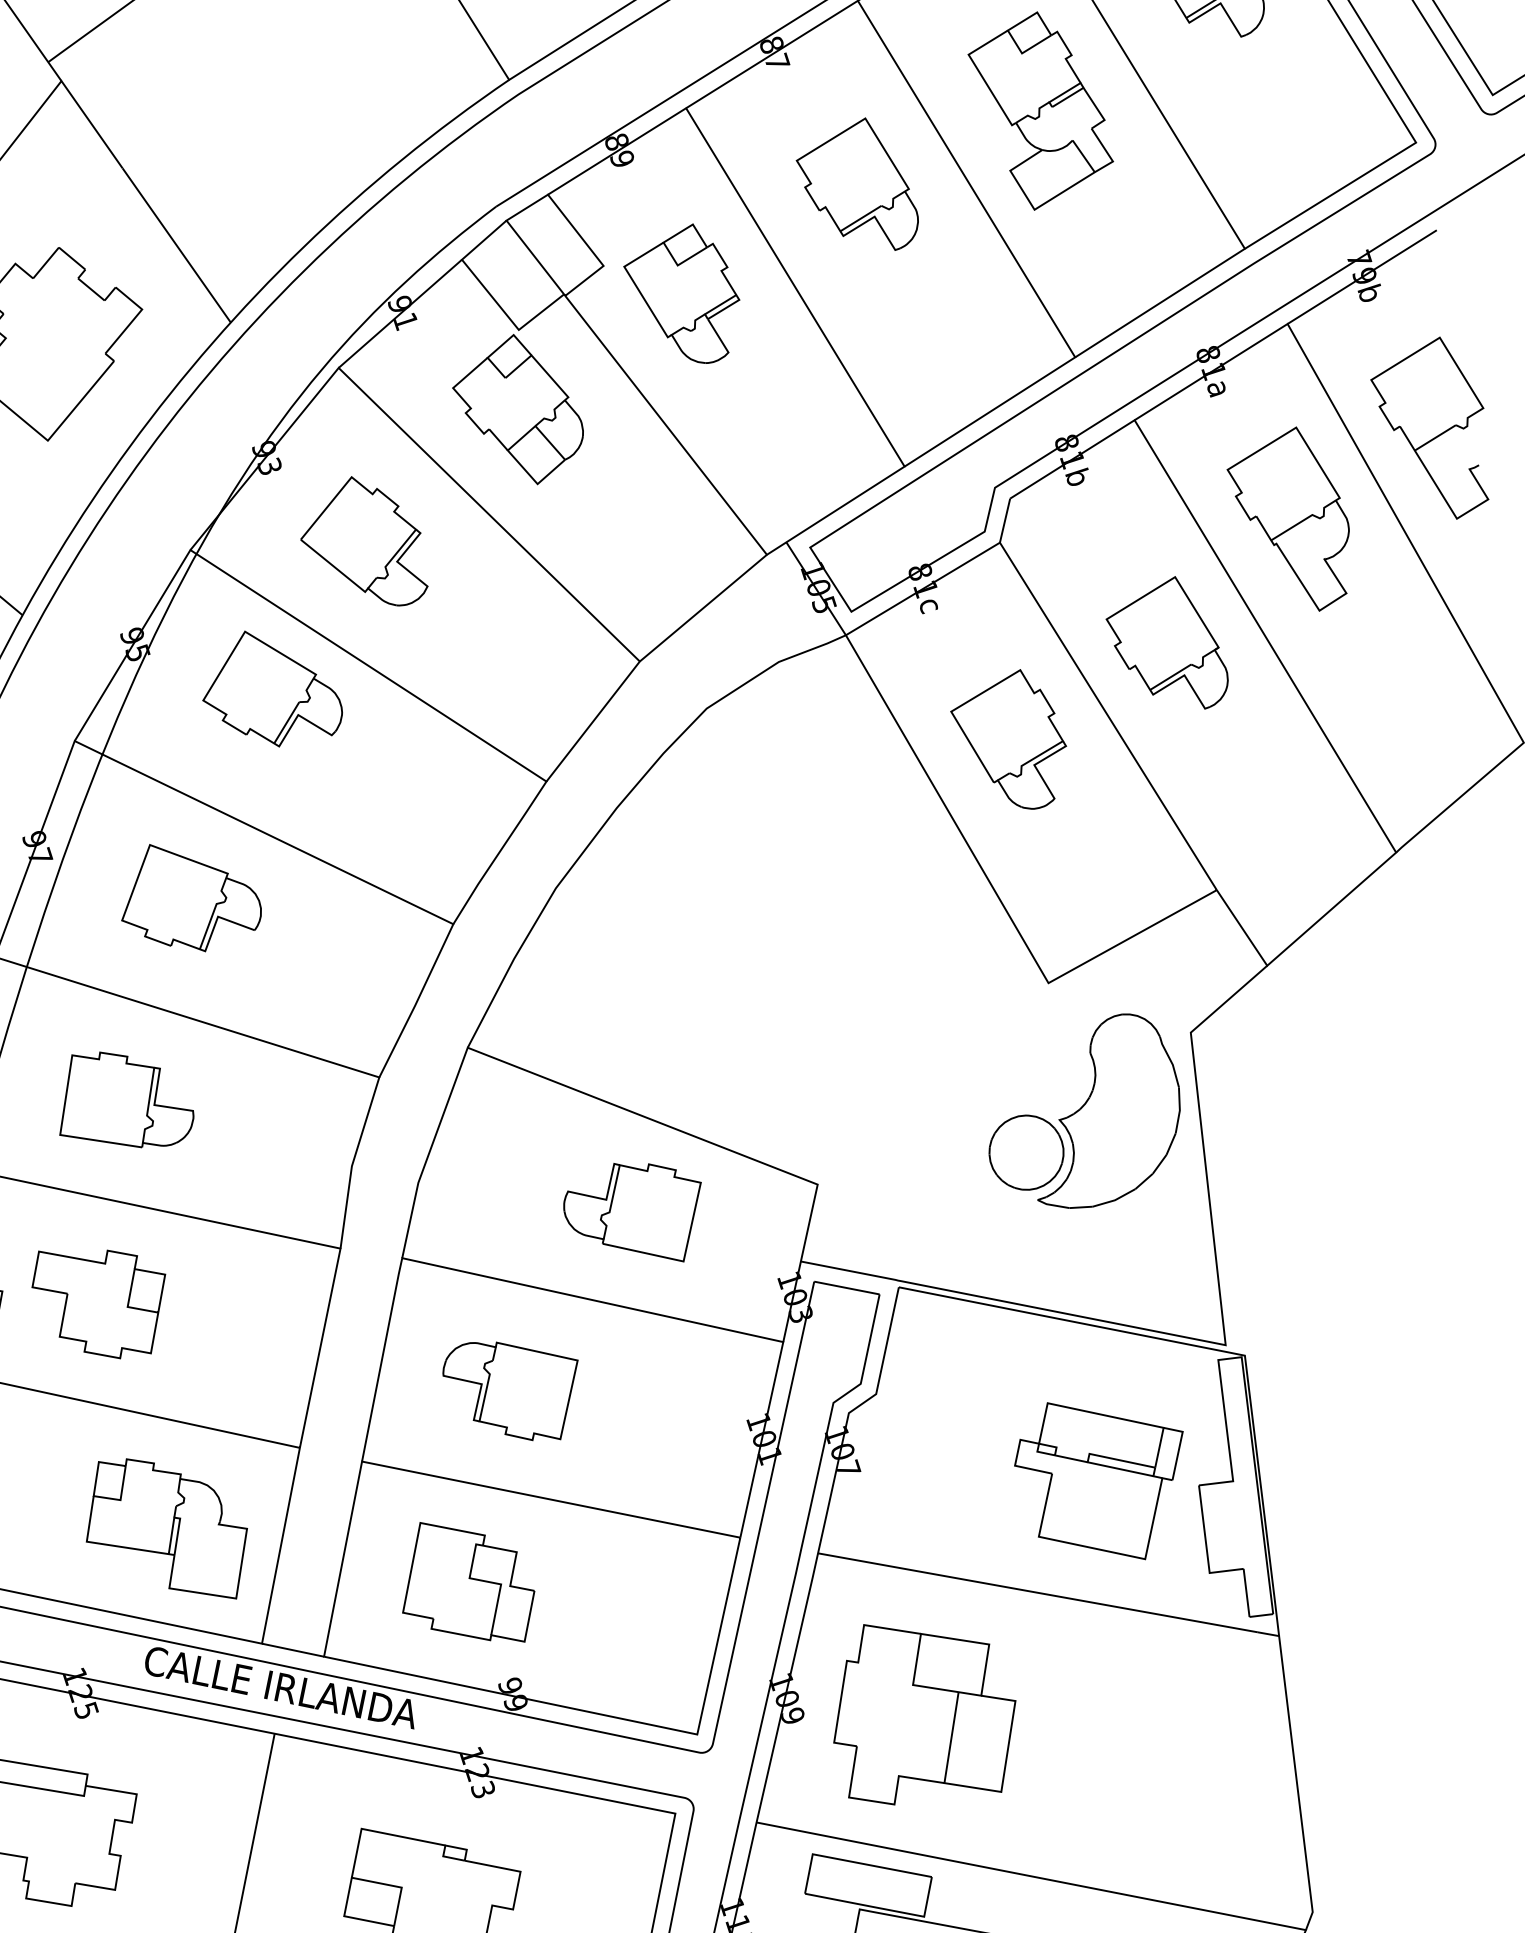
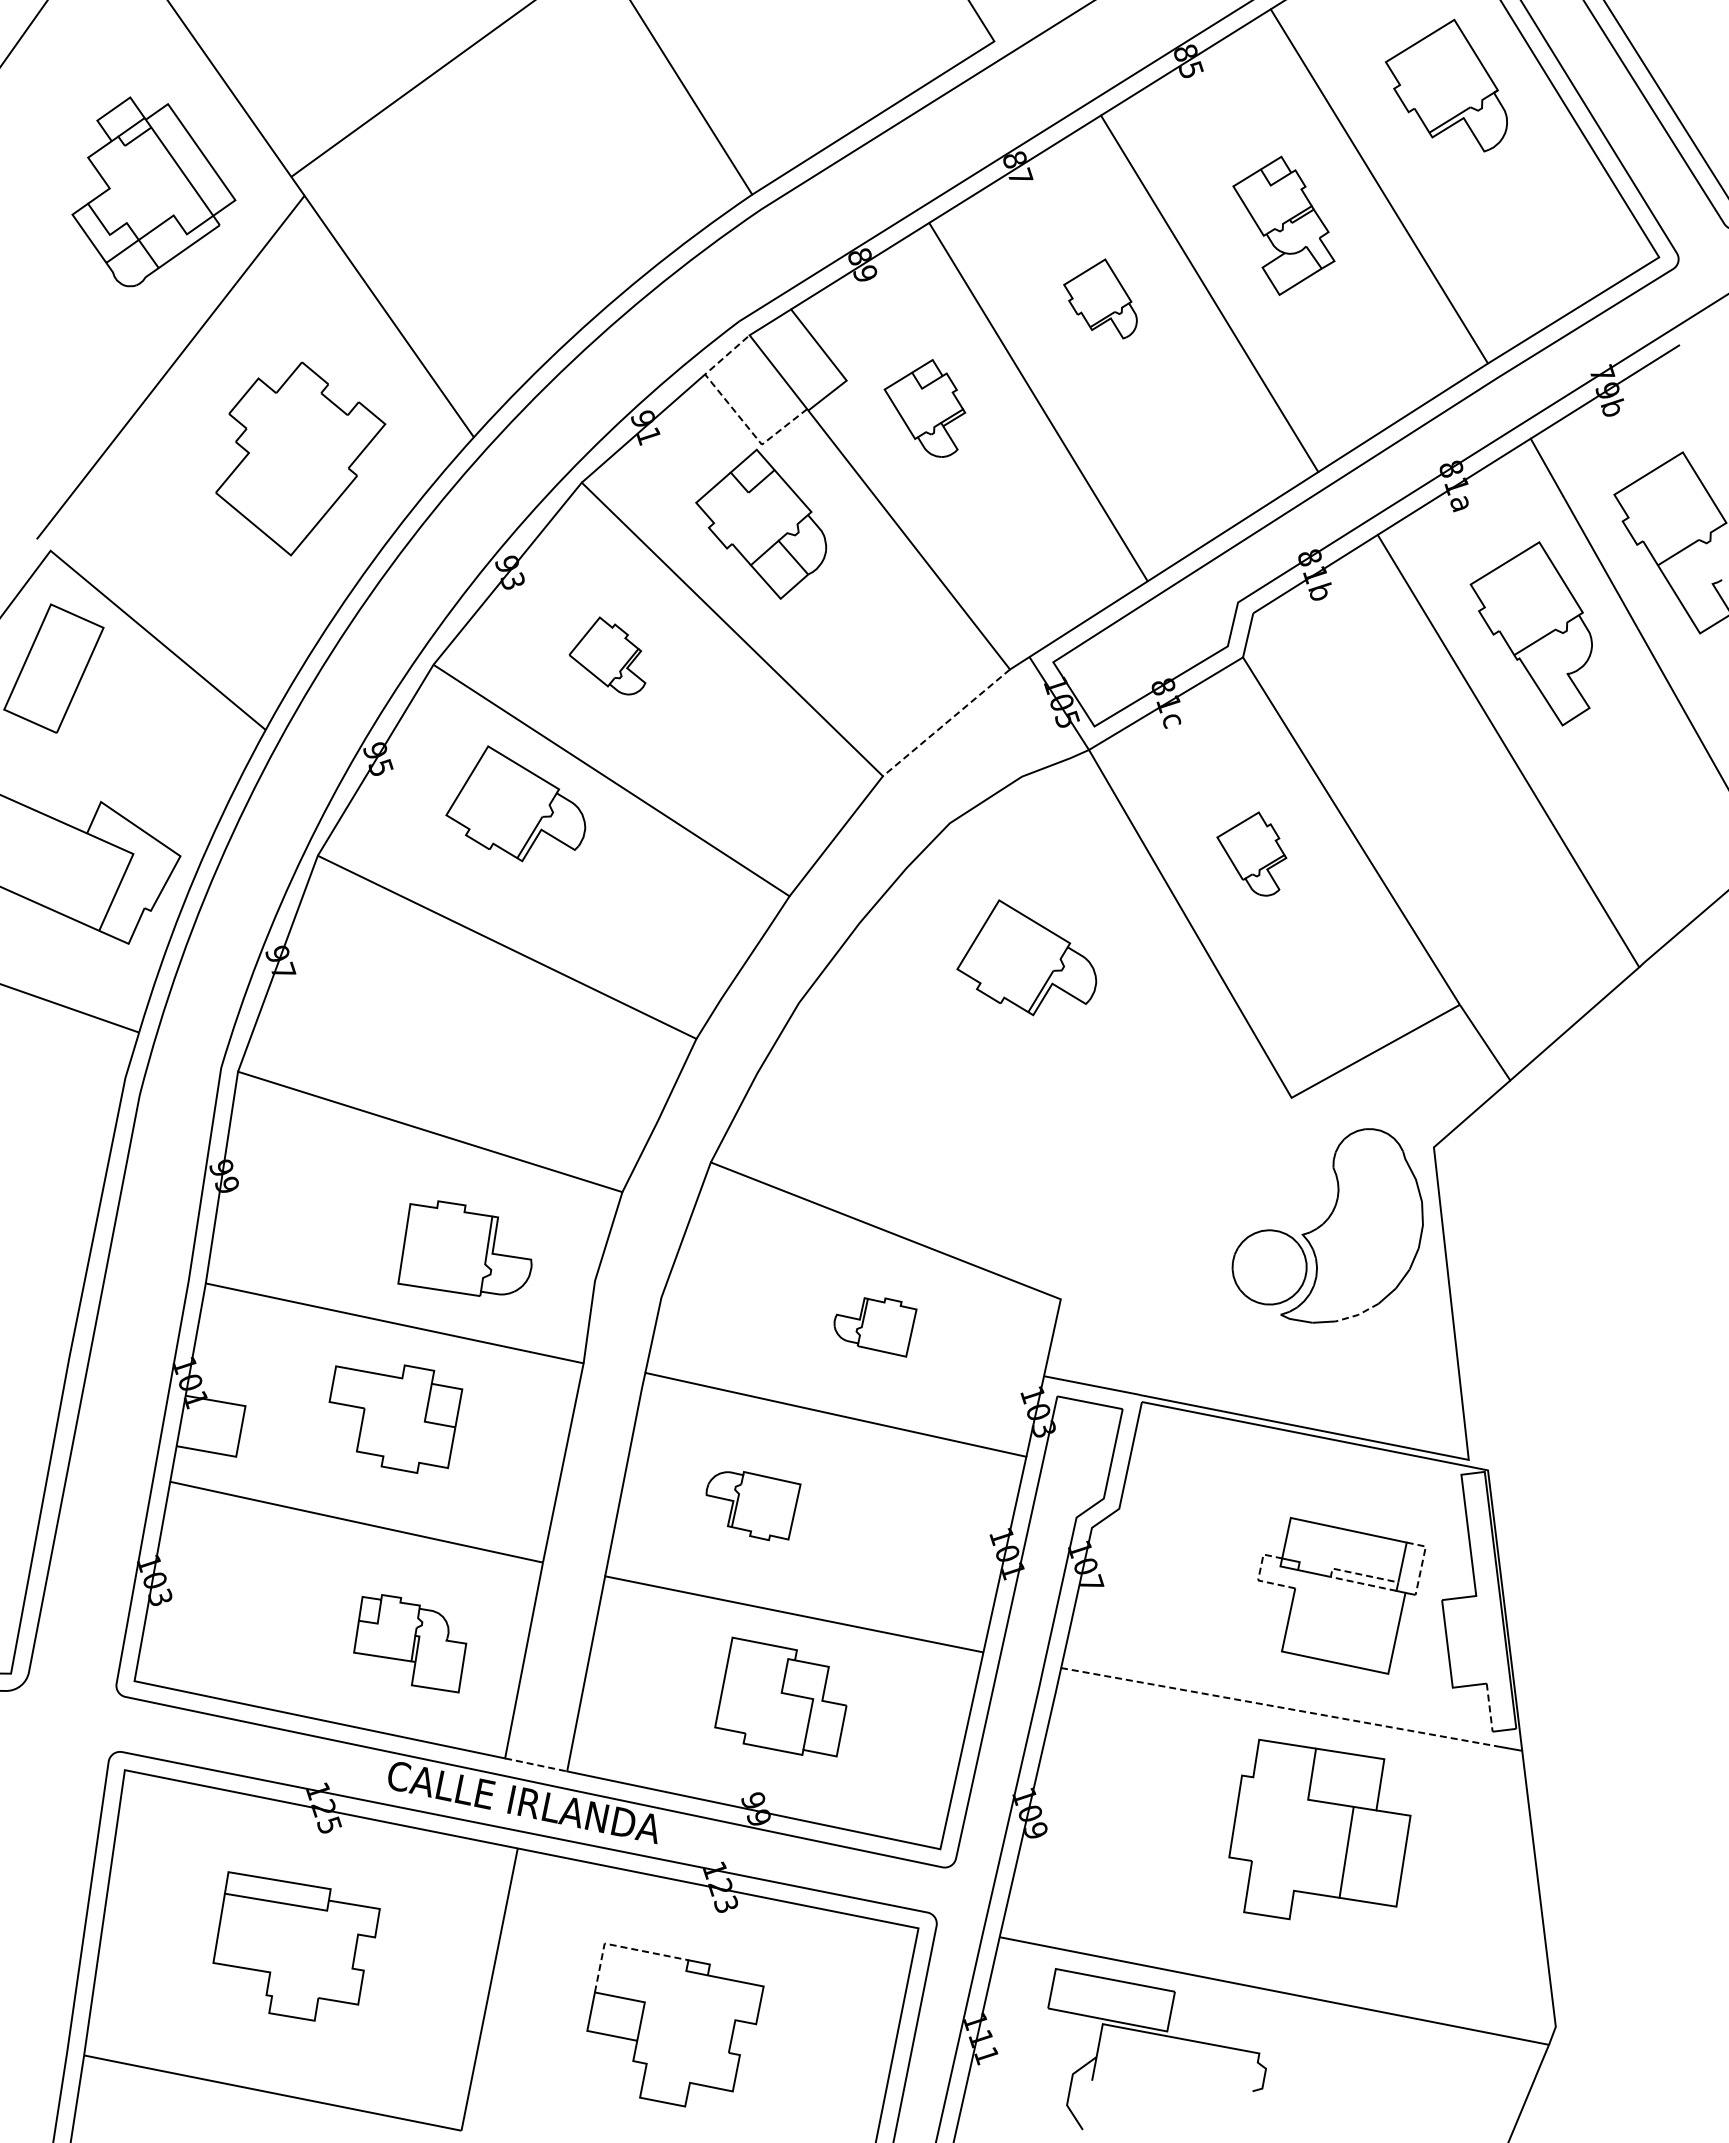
part: (1040, 110) -> (1283, 225), size x0.7
part: (857, 183) -> (1100, 298), size x0.6
line: (489, 293) -> (732, 408), solid -> dashed
part: (681, 293) -> (924, 408), size x0.7
part: (364, 540) -> (607, 655), size x0.6
line: (703, 607) -> (946, 722), solid -> dashed
part: (1166, 642) -> (1409, 757), removed
part: (1008, 738) -> (1251, 853), size x0.6
part: (783, 842) -> (1026, 957), added
part: (191, 897) -> (434, 1012), removed
part: (126, 1099) -> (464, 1248), moved
line: (1115, 1199) -> (1358, 1314), solid -> dashed
part: (632, 1212) -> (875, 1327), size x0.6
part: (98, 1303) -> (395, 1418), moved
part: (510, 1390) -> (753, 1505), size x0.7
line: (1179, 1446) -> (1422, 1561), solid -> dashed
line: (1088, 1457) -> (1331, 1572), solid -> dashed
line: (1015, 1461) -> (1258, 1576), solid -> dashed
part: (167, 1528) -> (410, 1643), size x0.7
part: (468, 1581) -> (780, 1696), moved
line: (1037, 1592) -> (1280, 1707), solid -> dashed
line: (1246, 1593) -> (1489, 1708), solid -> dashed
line: (293, 1649) -> (536, 1764), solid -> dashed
part: (924, 1714) -> (1319, 1829), moved
line: (379, 1832) -> (622, 1947), solid -> dashed

